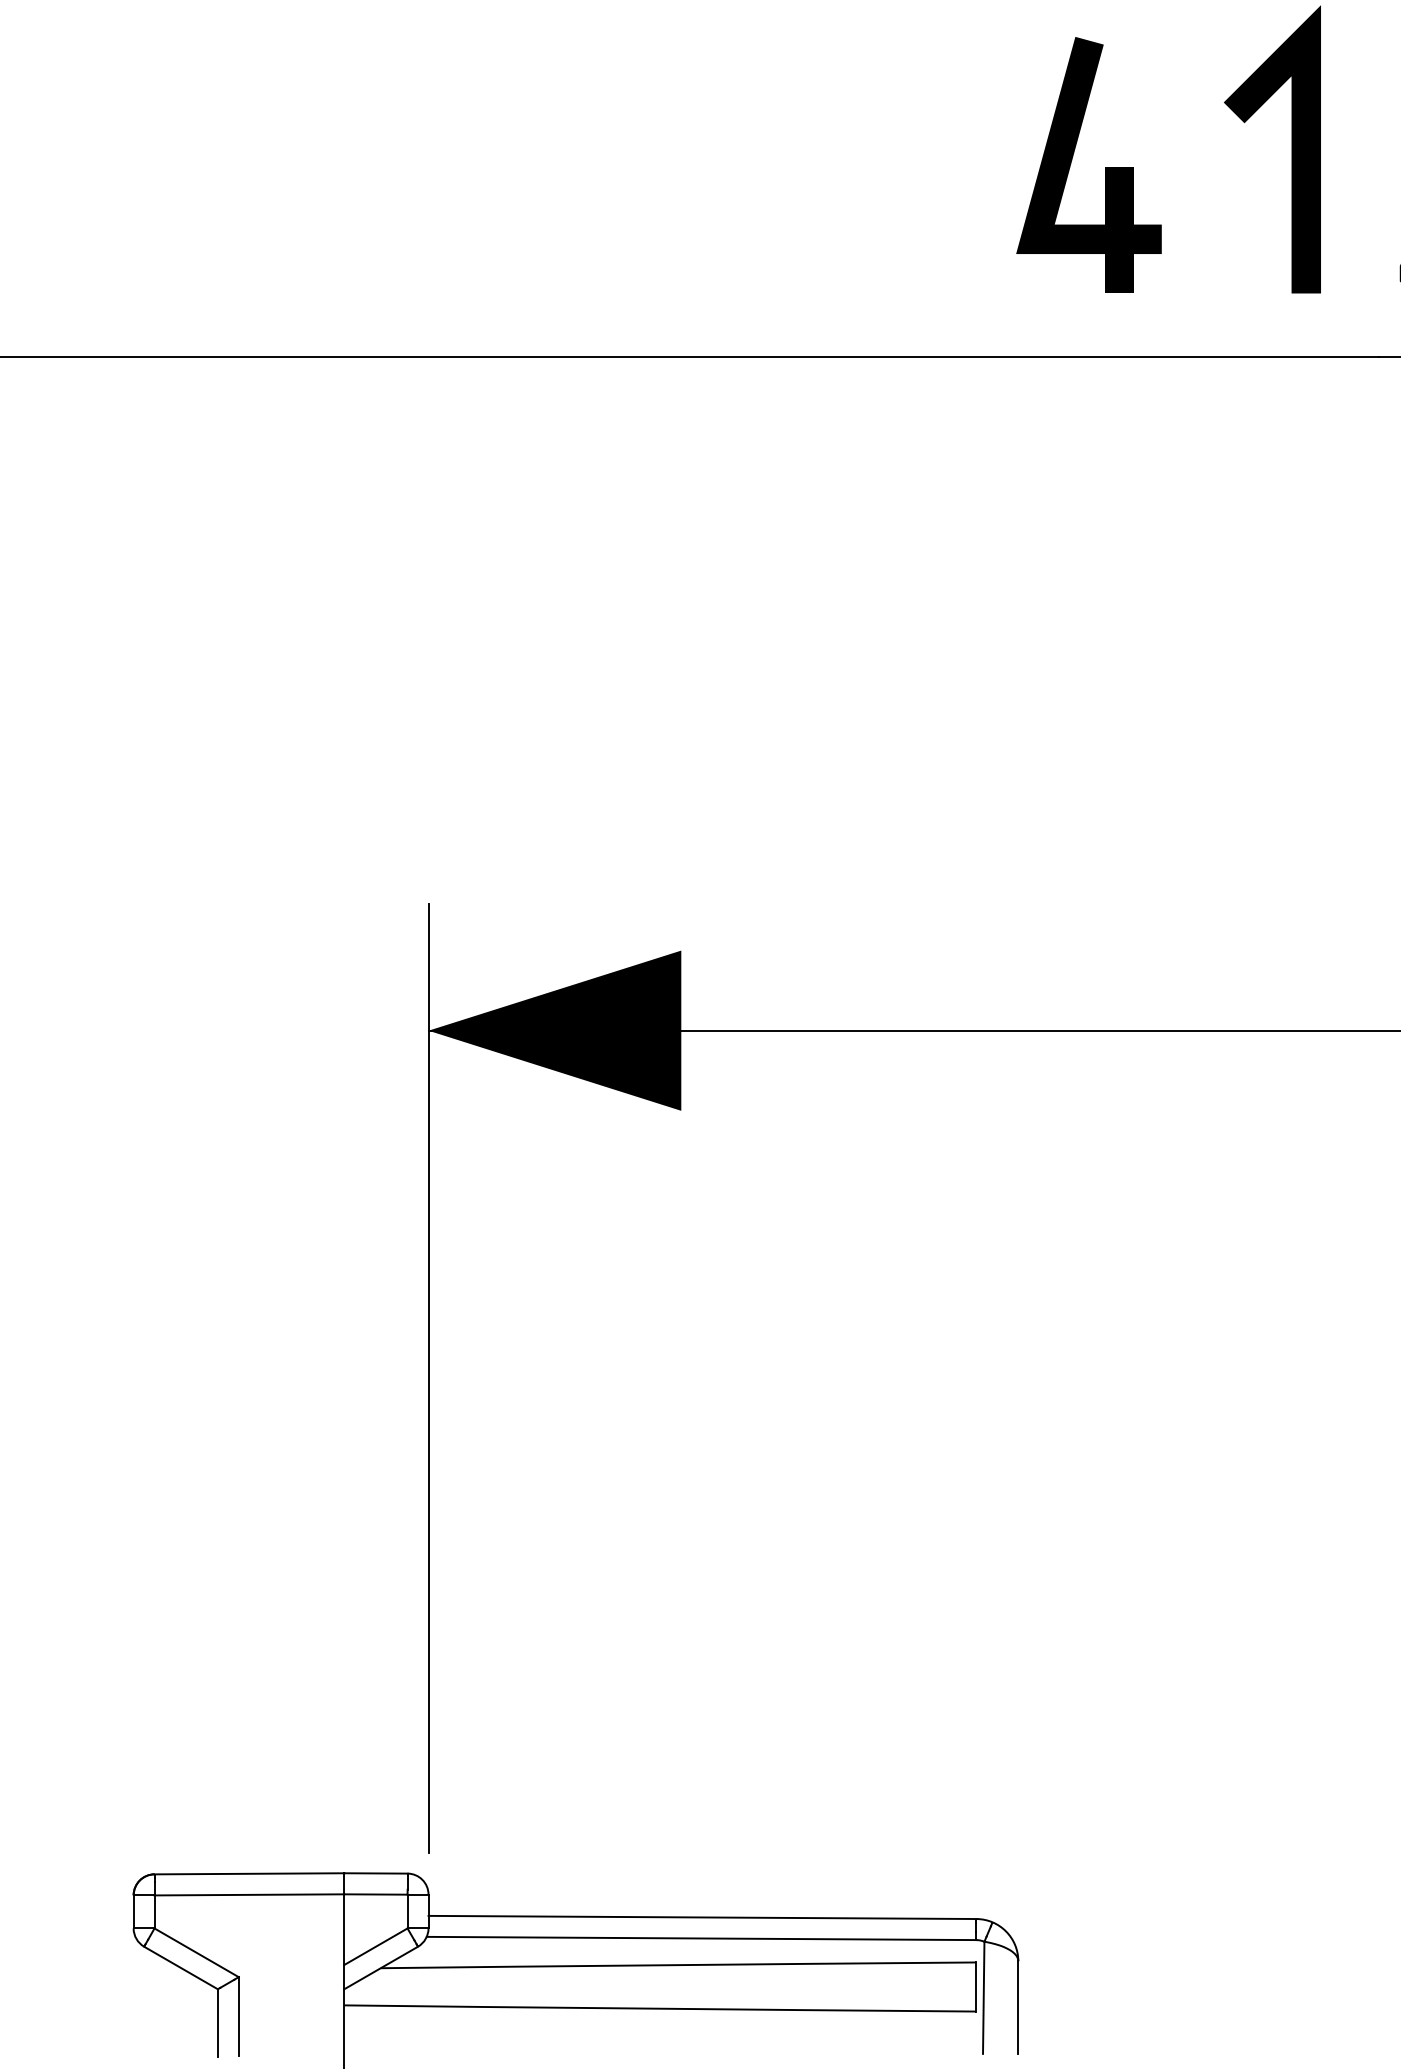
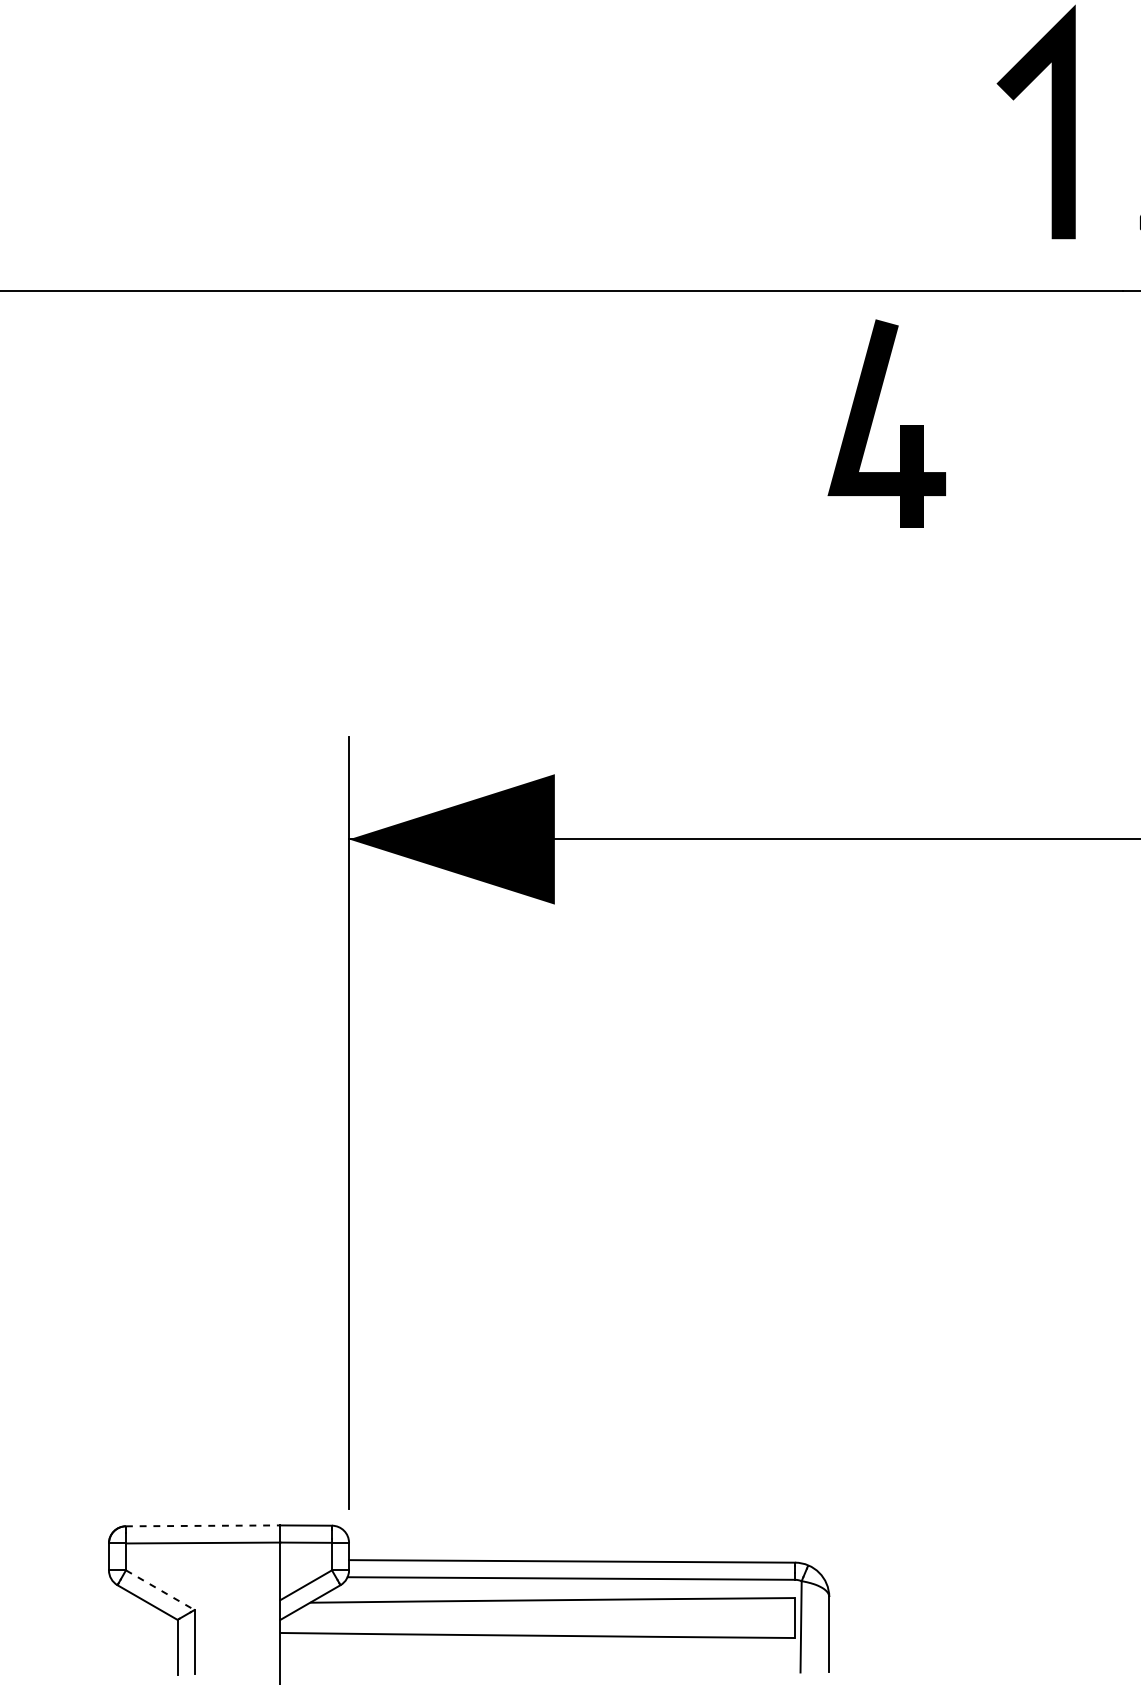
part: (1072, 160) -> (873, 419), moved
line: (249, 1873) -> (203, 1525), solid -> dashed
line: (196, 1952) -> (160, 1589), solid -> dashed

